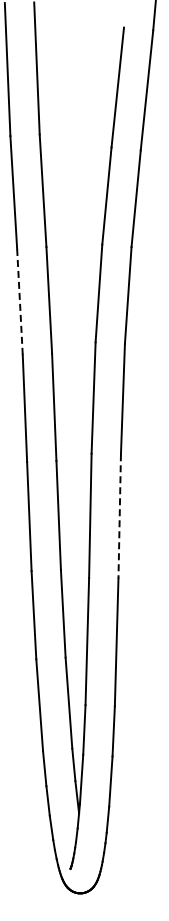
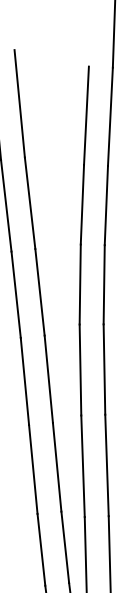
line: (19, 301) -> (15, 294), dashed -> solid
line: (119, 516) -> (106, 465), dashed -> solid

